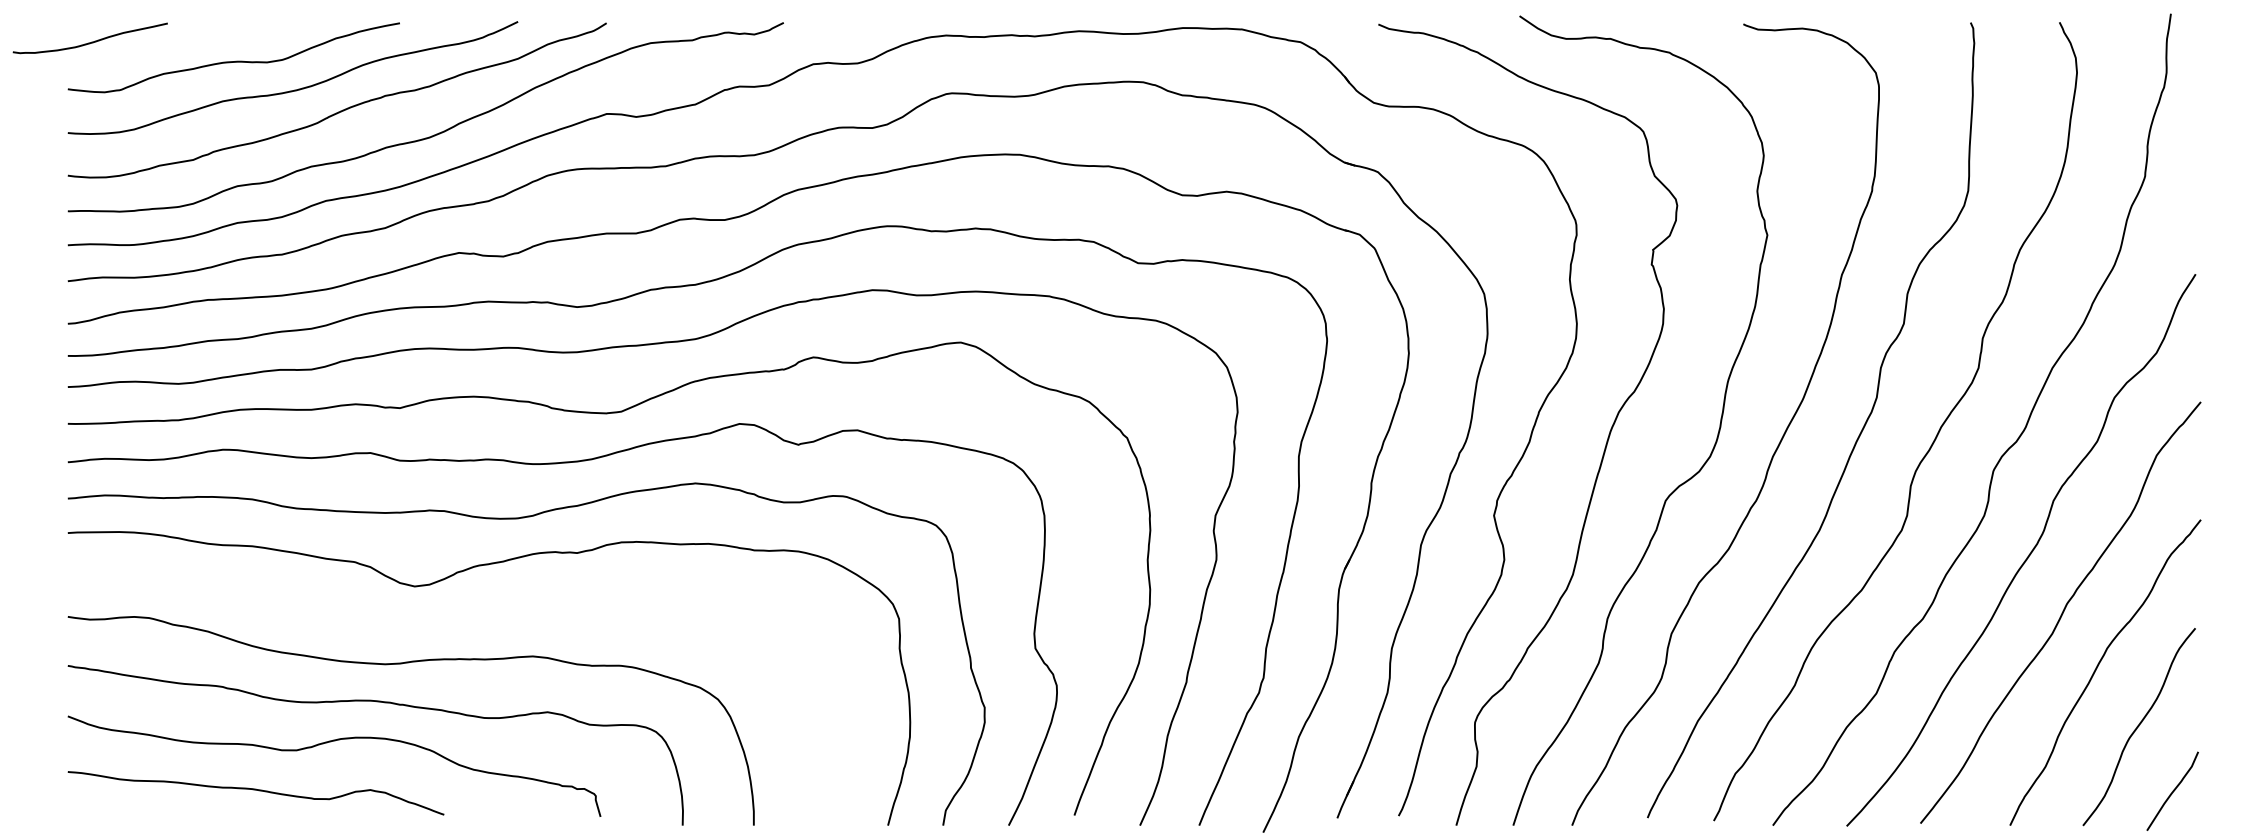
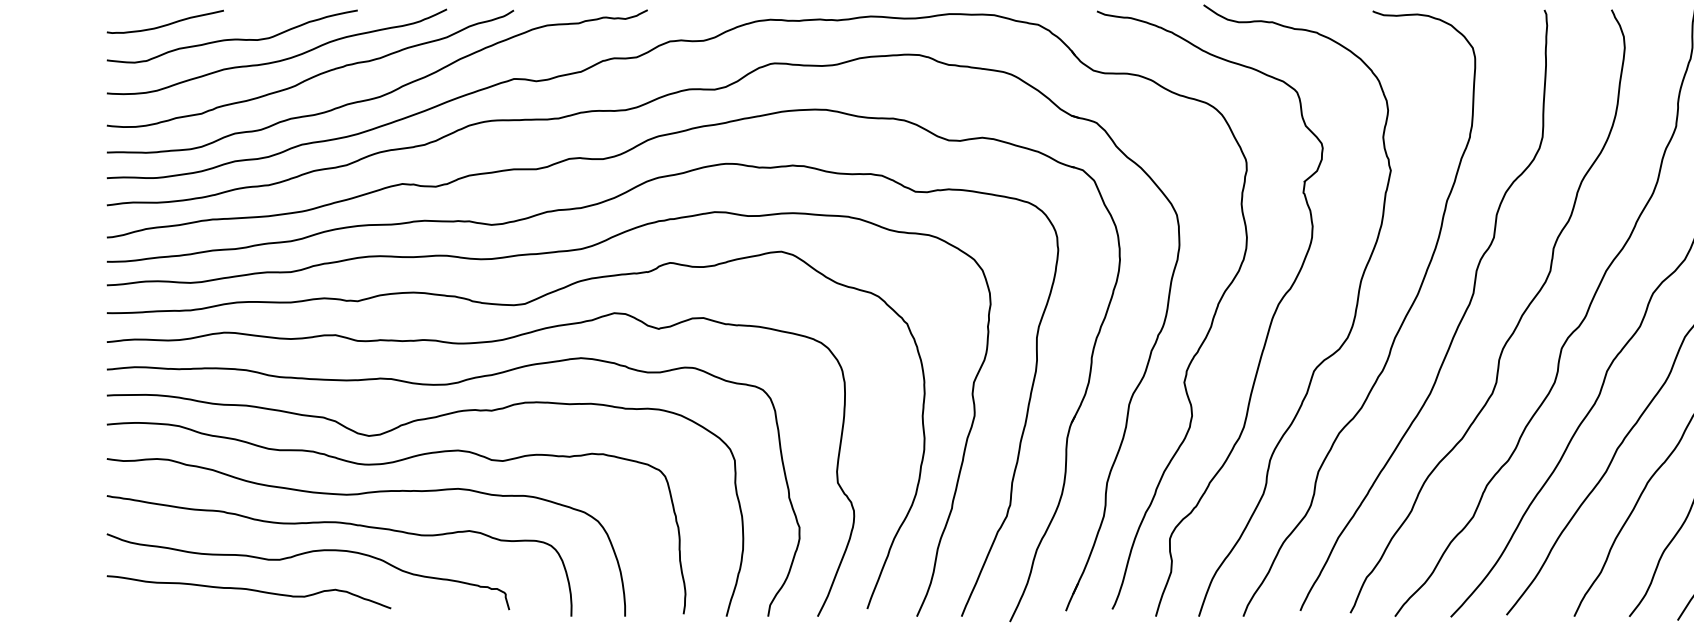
curve: (91, 41) -> (166, 24), moved
curve: (440, 623) -> (388, 463), added

